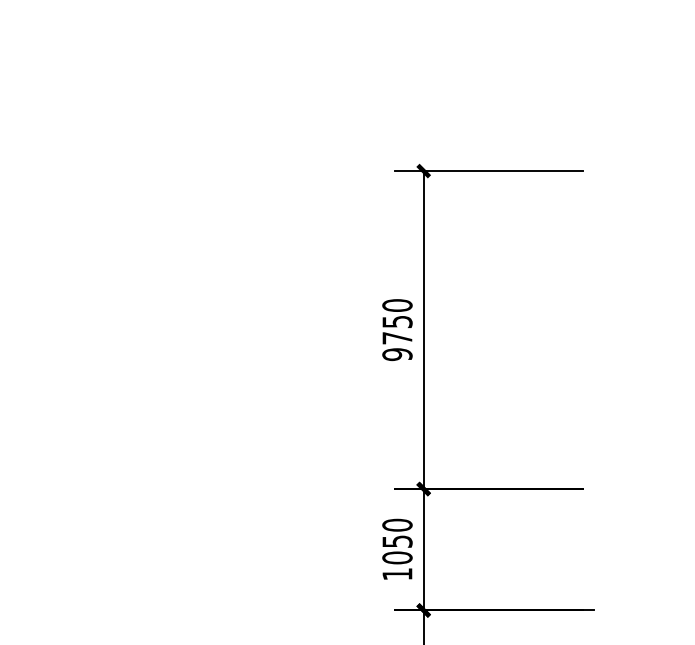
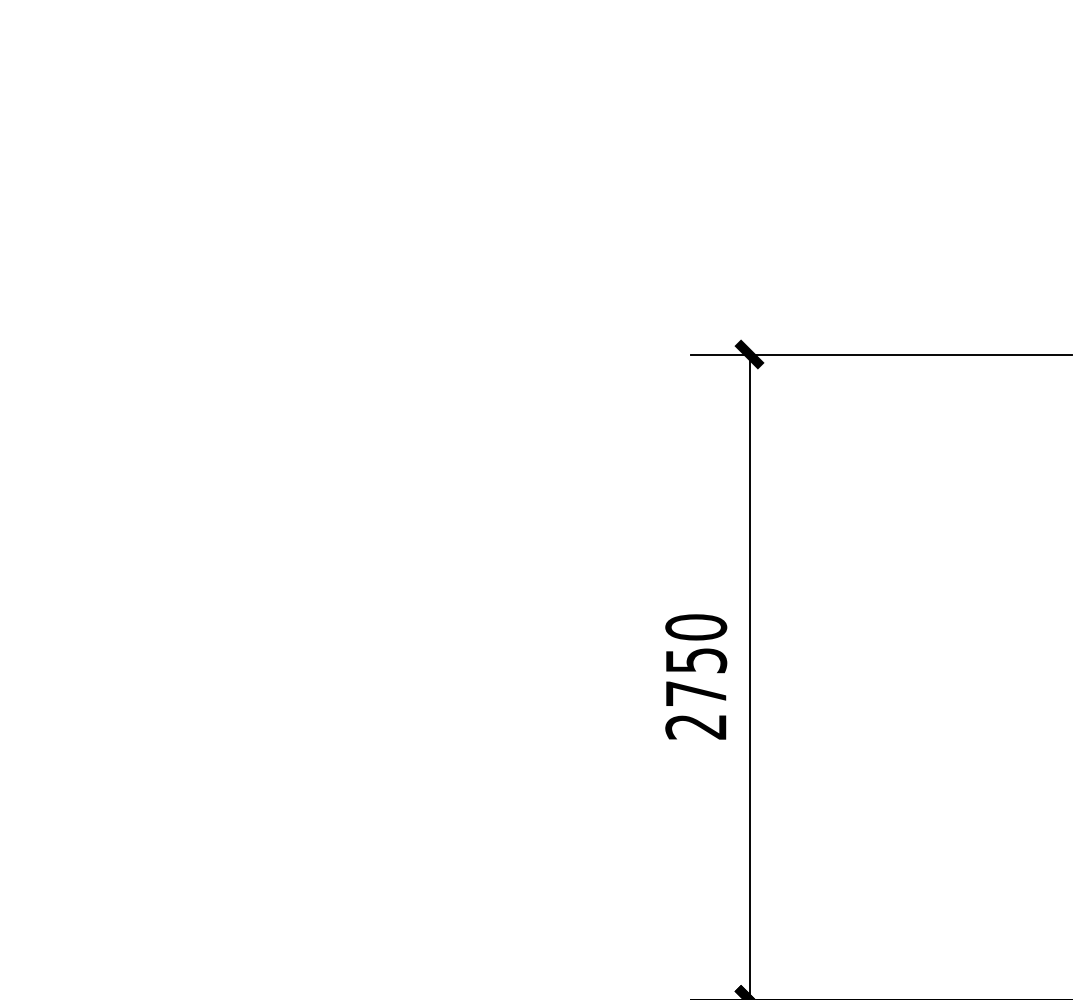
text: (397, 354) -> (696, 726), 9750 -> 2750

